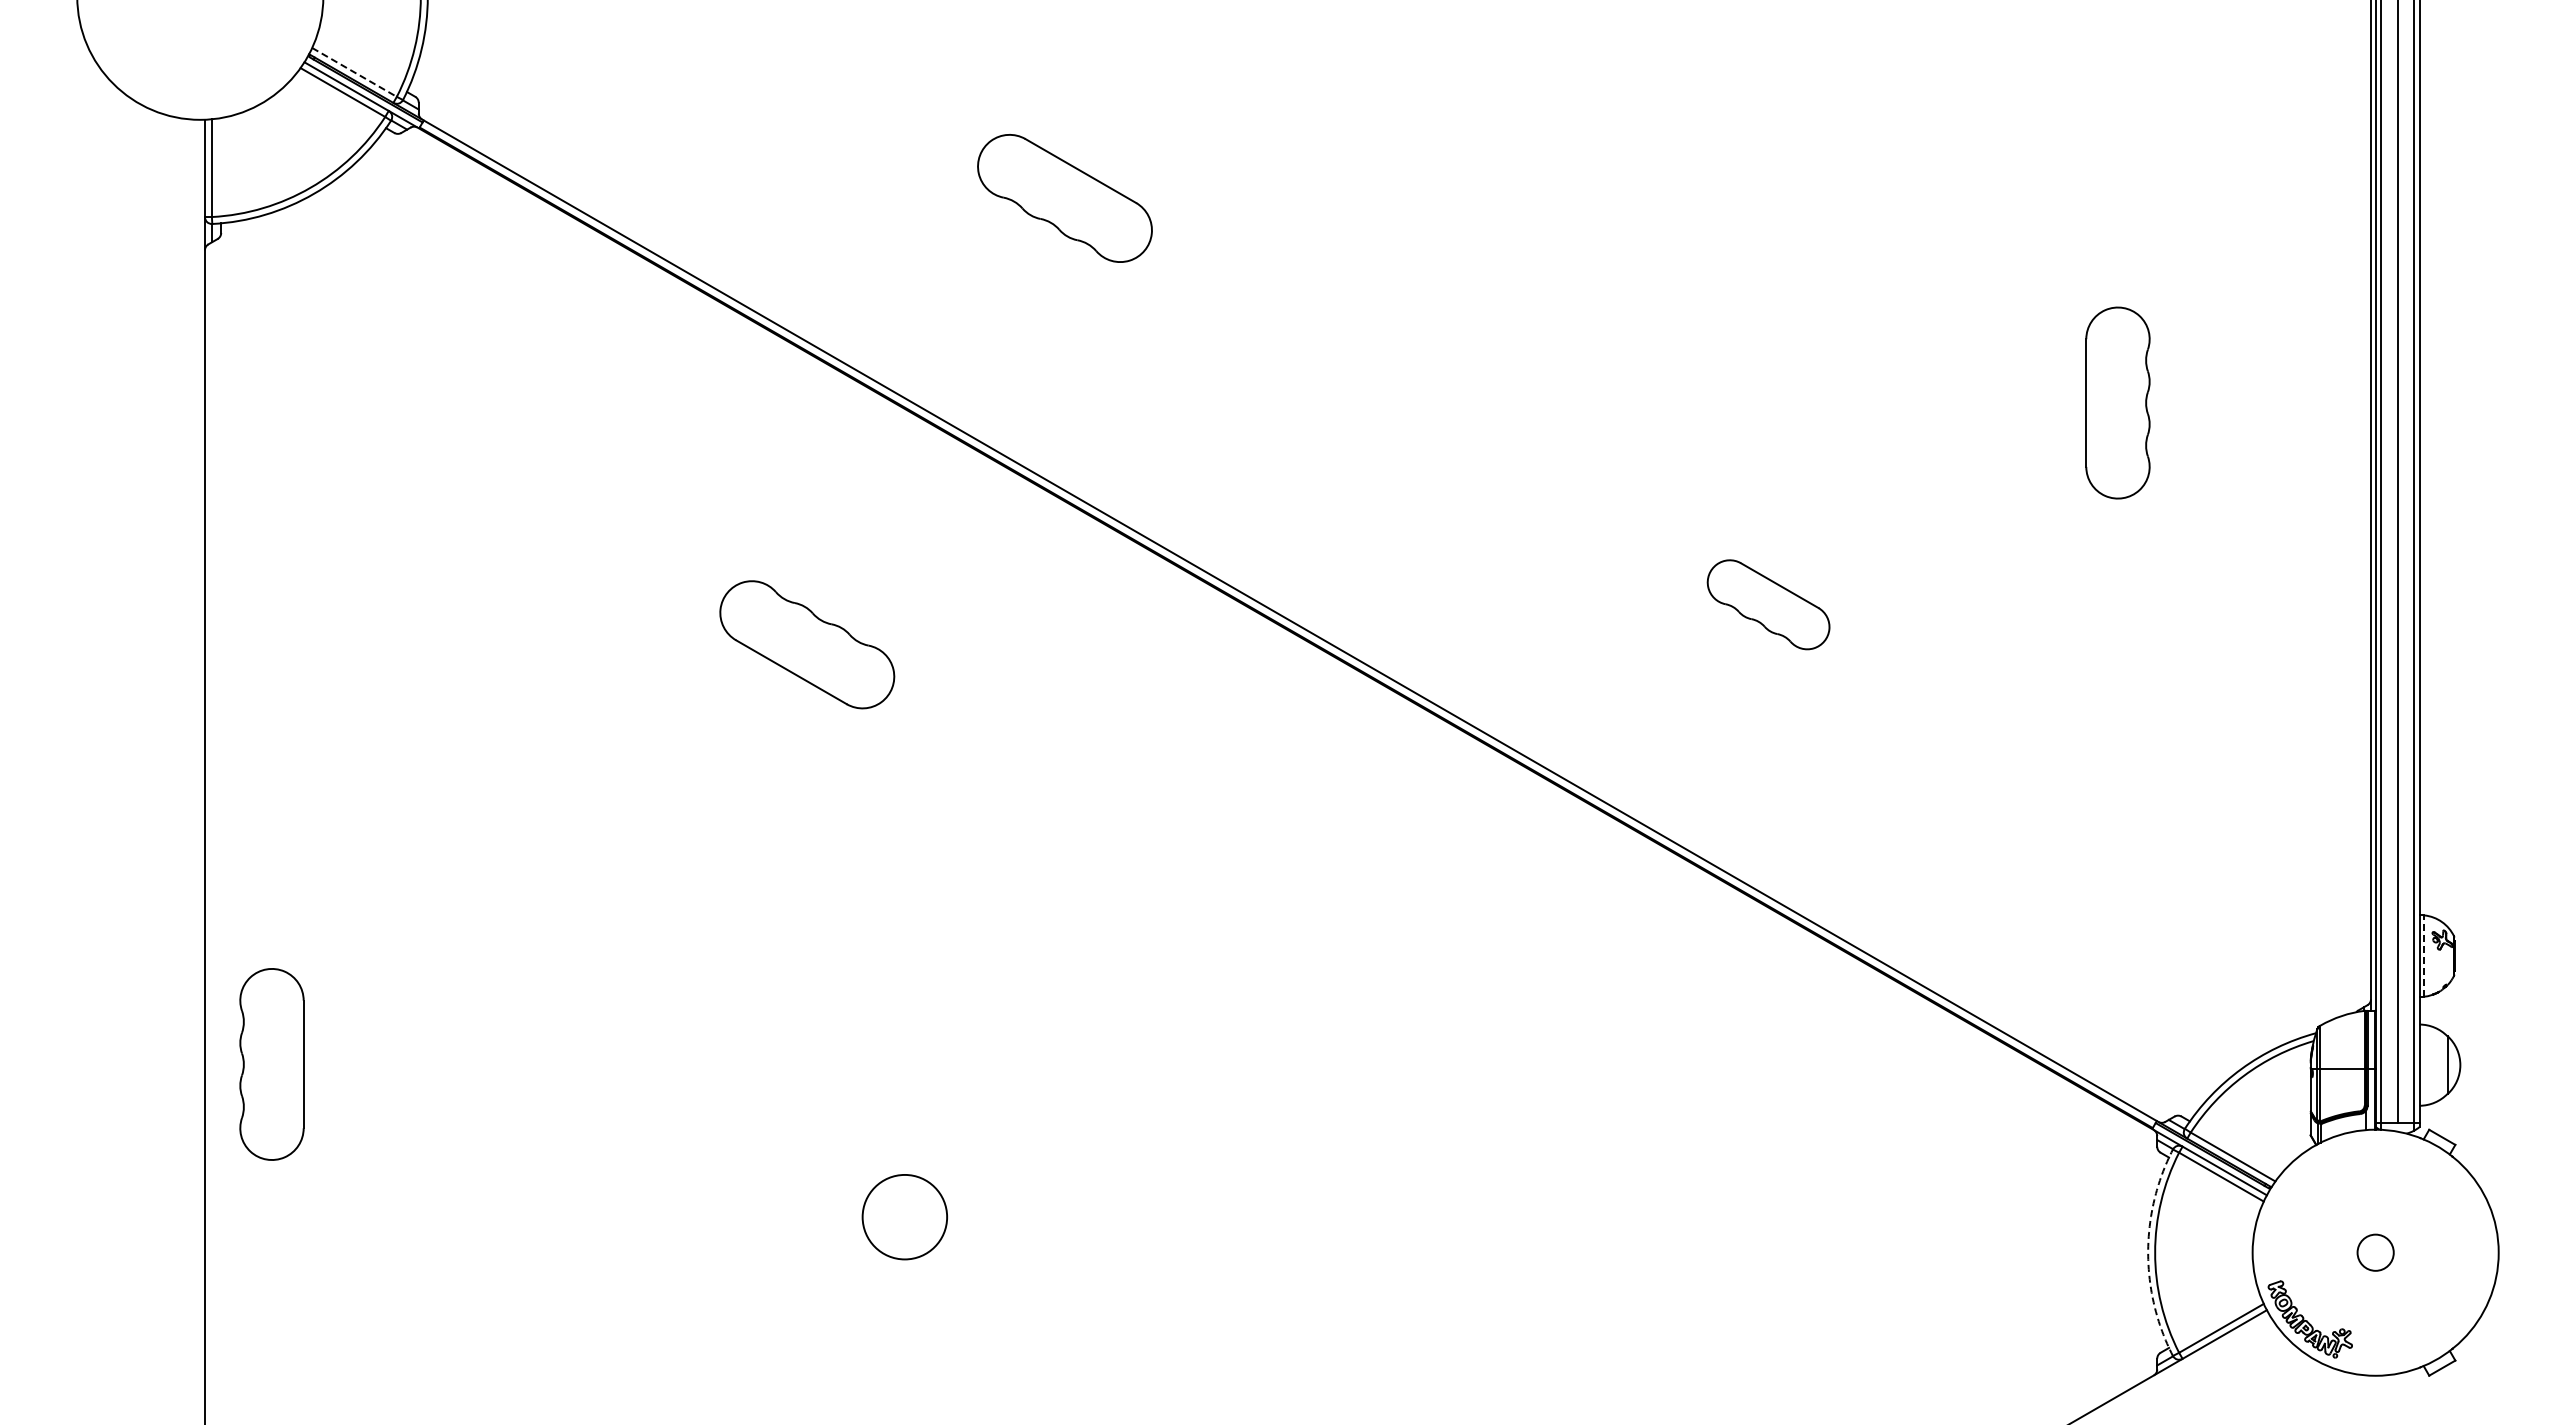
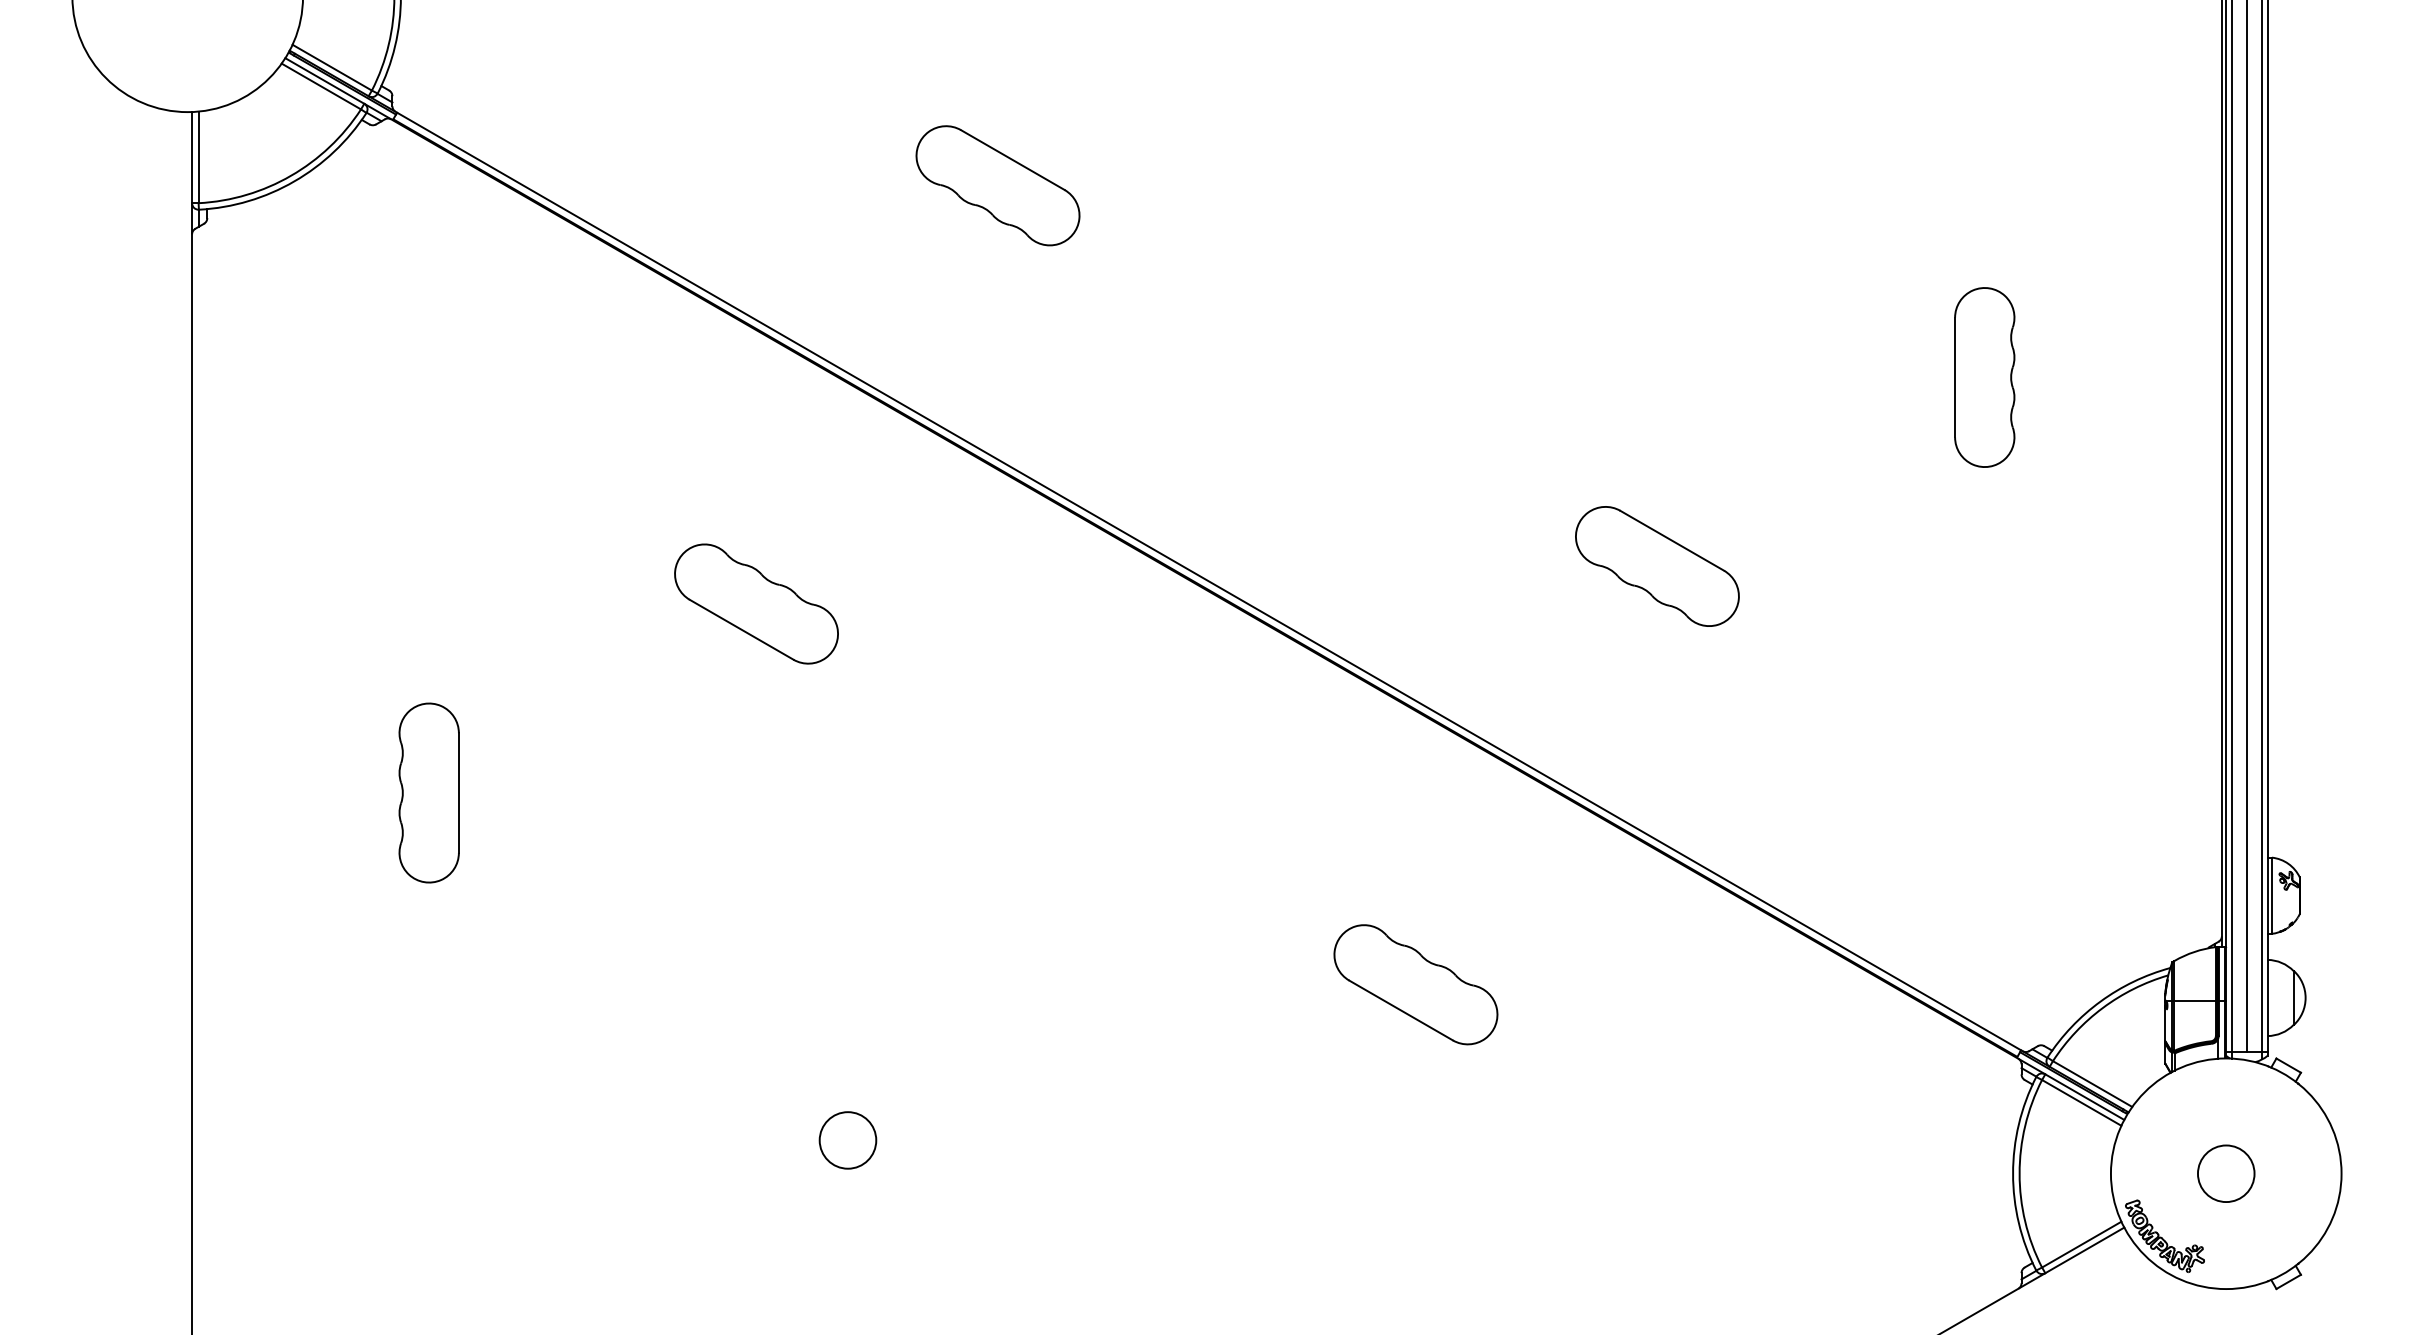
line: (354, 72) -> (332, 67), dashed -> solid
part: (1768, 604) -> (1657, 566), size x1.43
line: (2424, 956) -> (2272, 896), dashed -> solid
part: (1510, 1050) -> (1415, 984), added
part: (271, 1064) -> (428, 793), moved
circle: (904, 1217) -> (847, 1140), size x0.71
arc: (2148, 1252) -> (2013, 1173), dashed -> solid
circle: (2375, 1252) -> (2226, 1173), size x1.67

